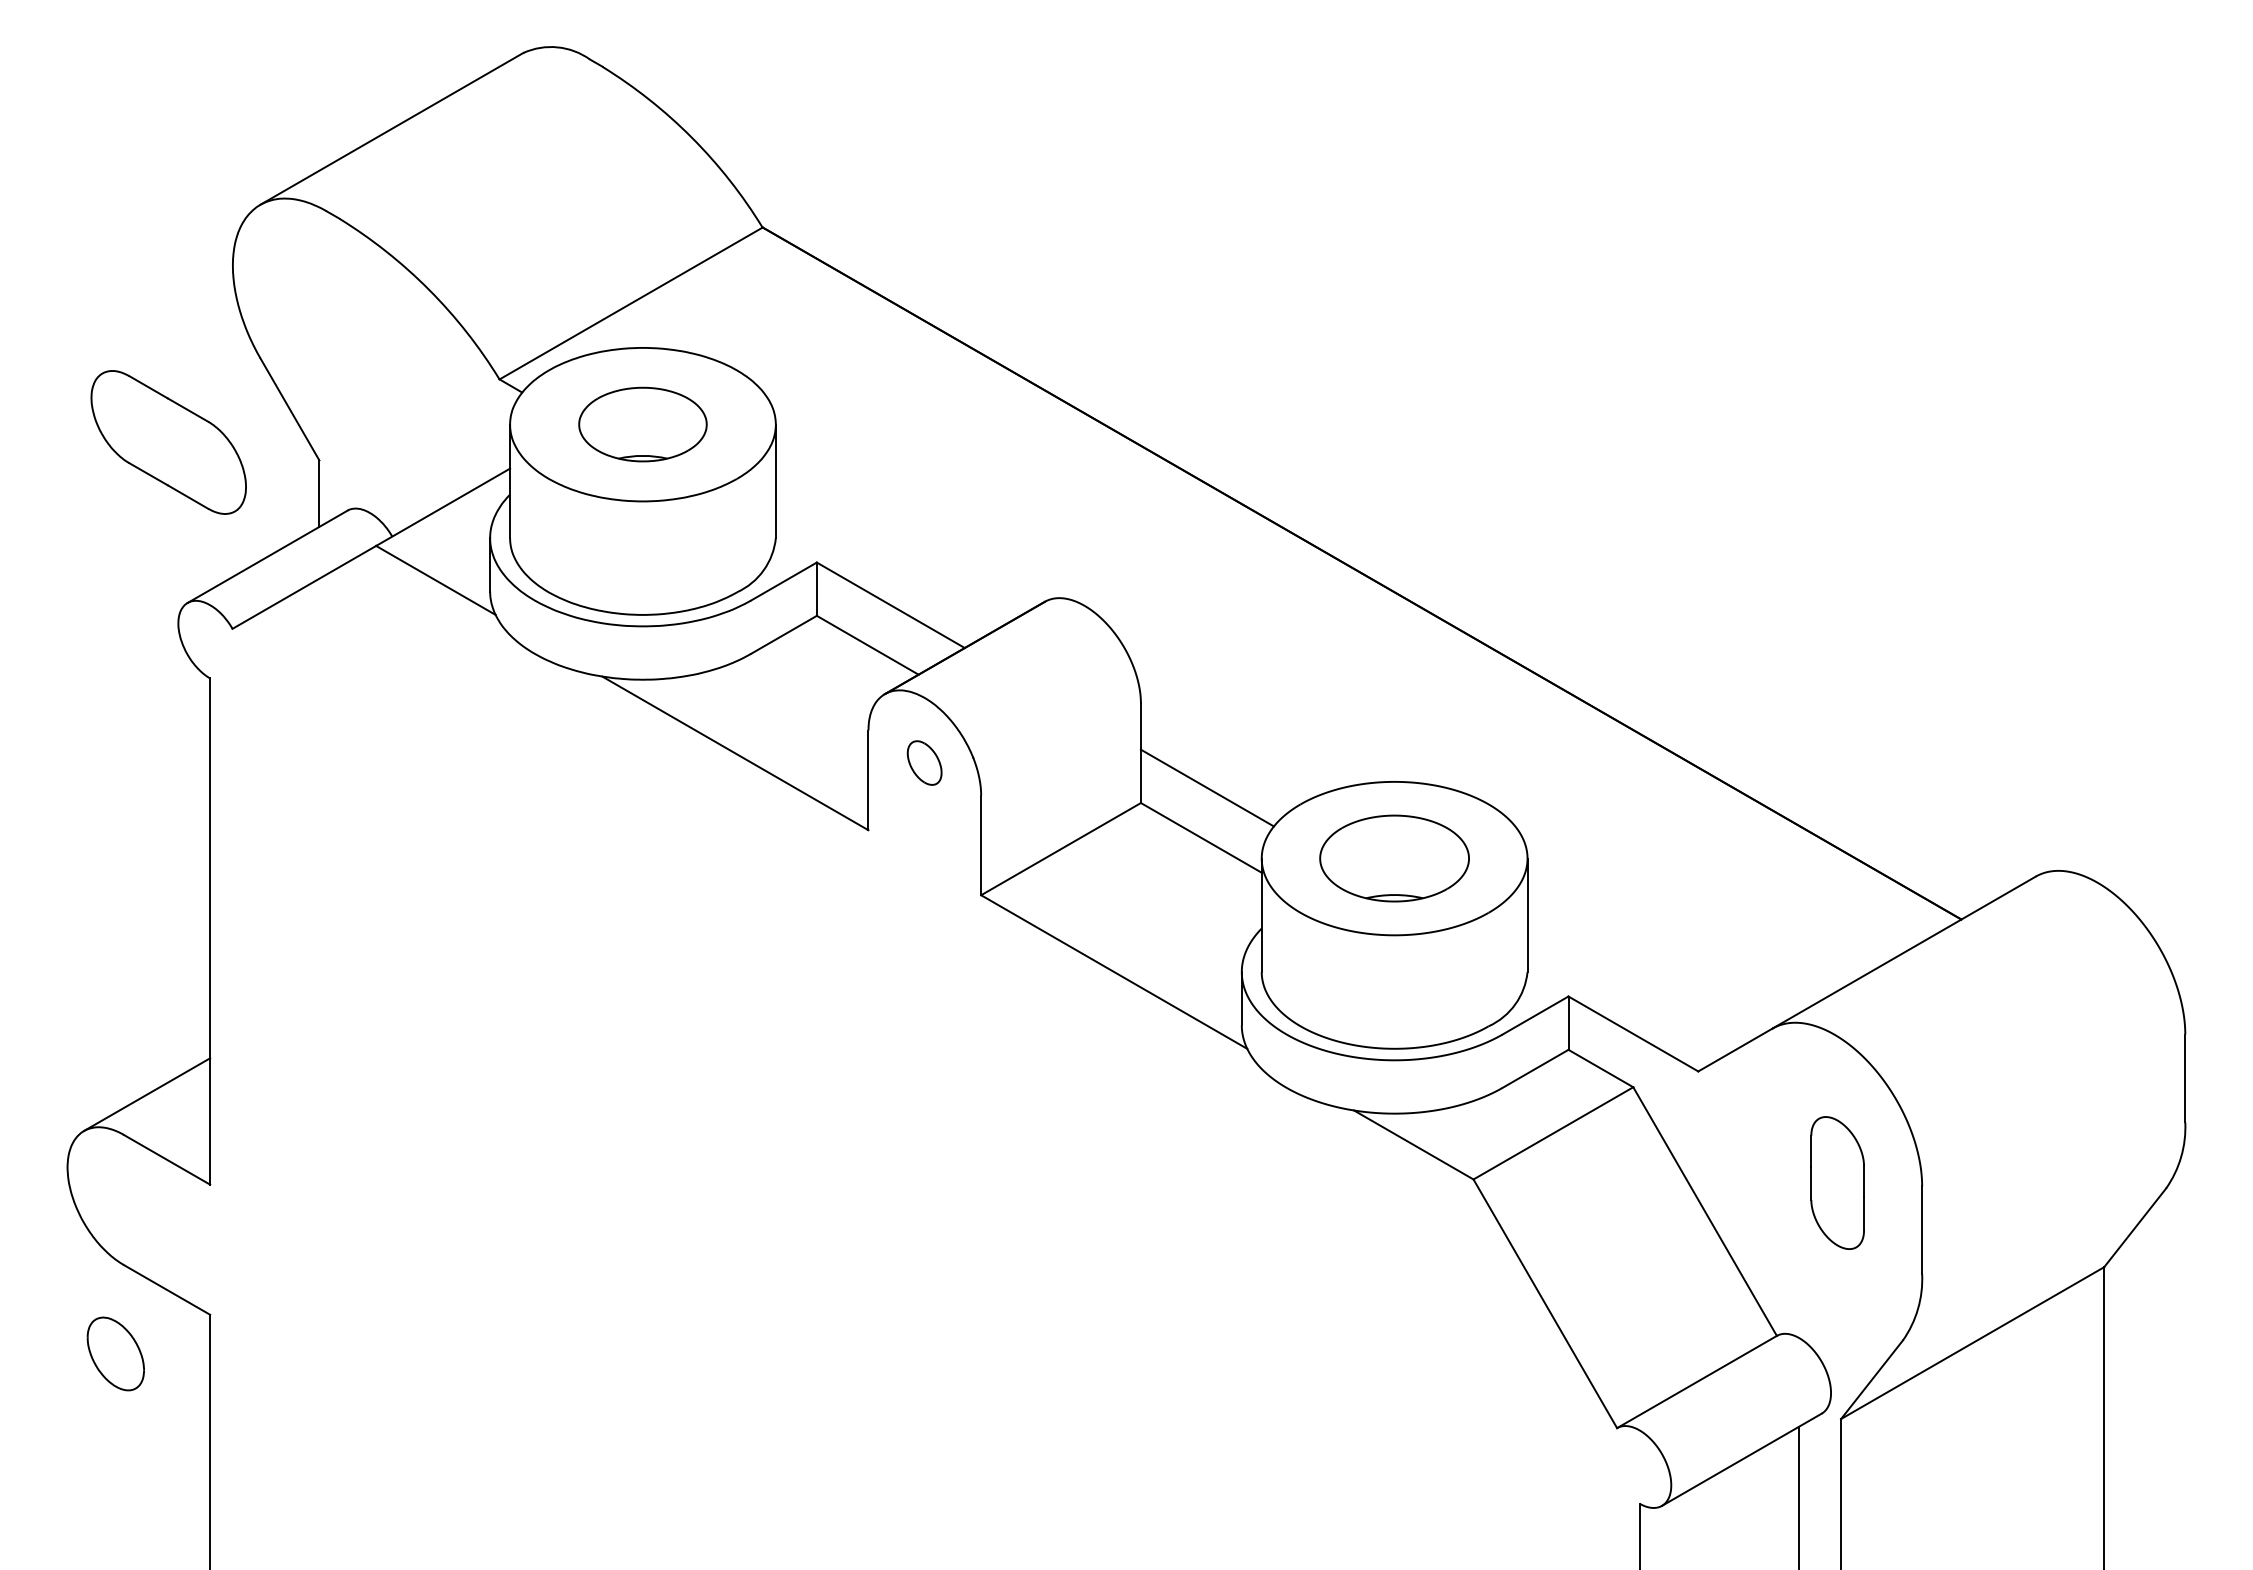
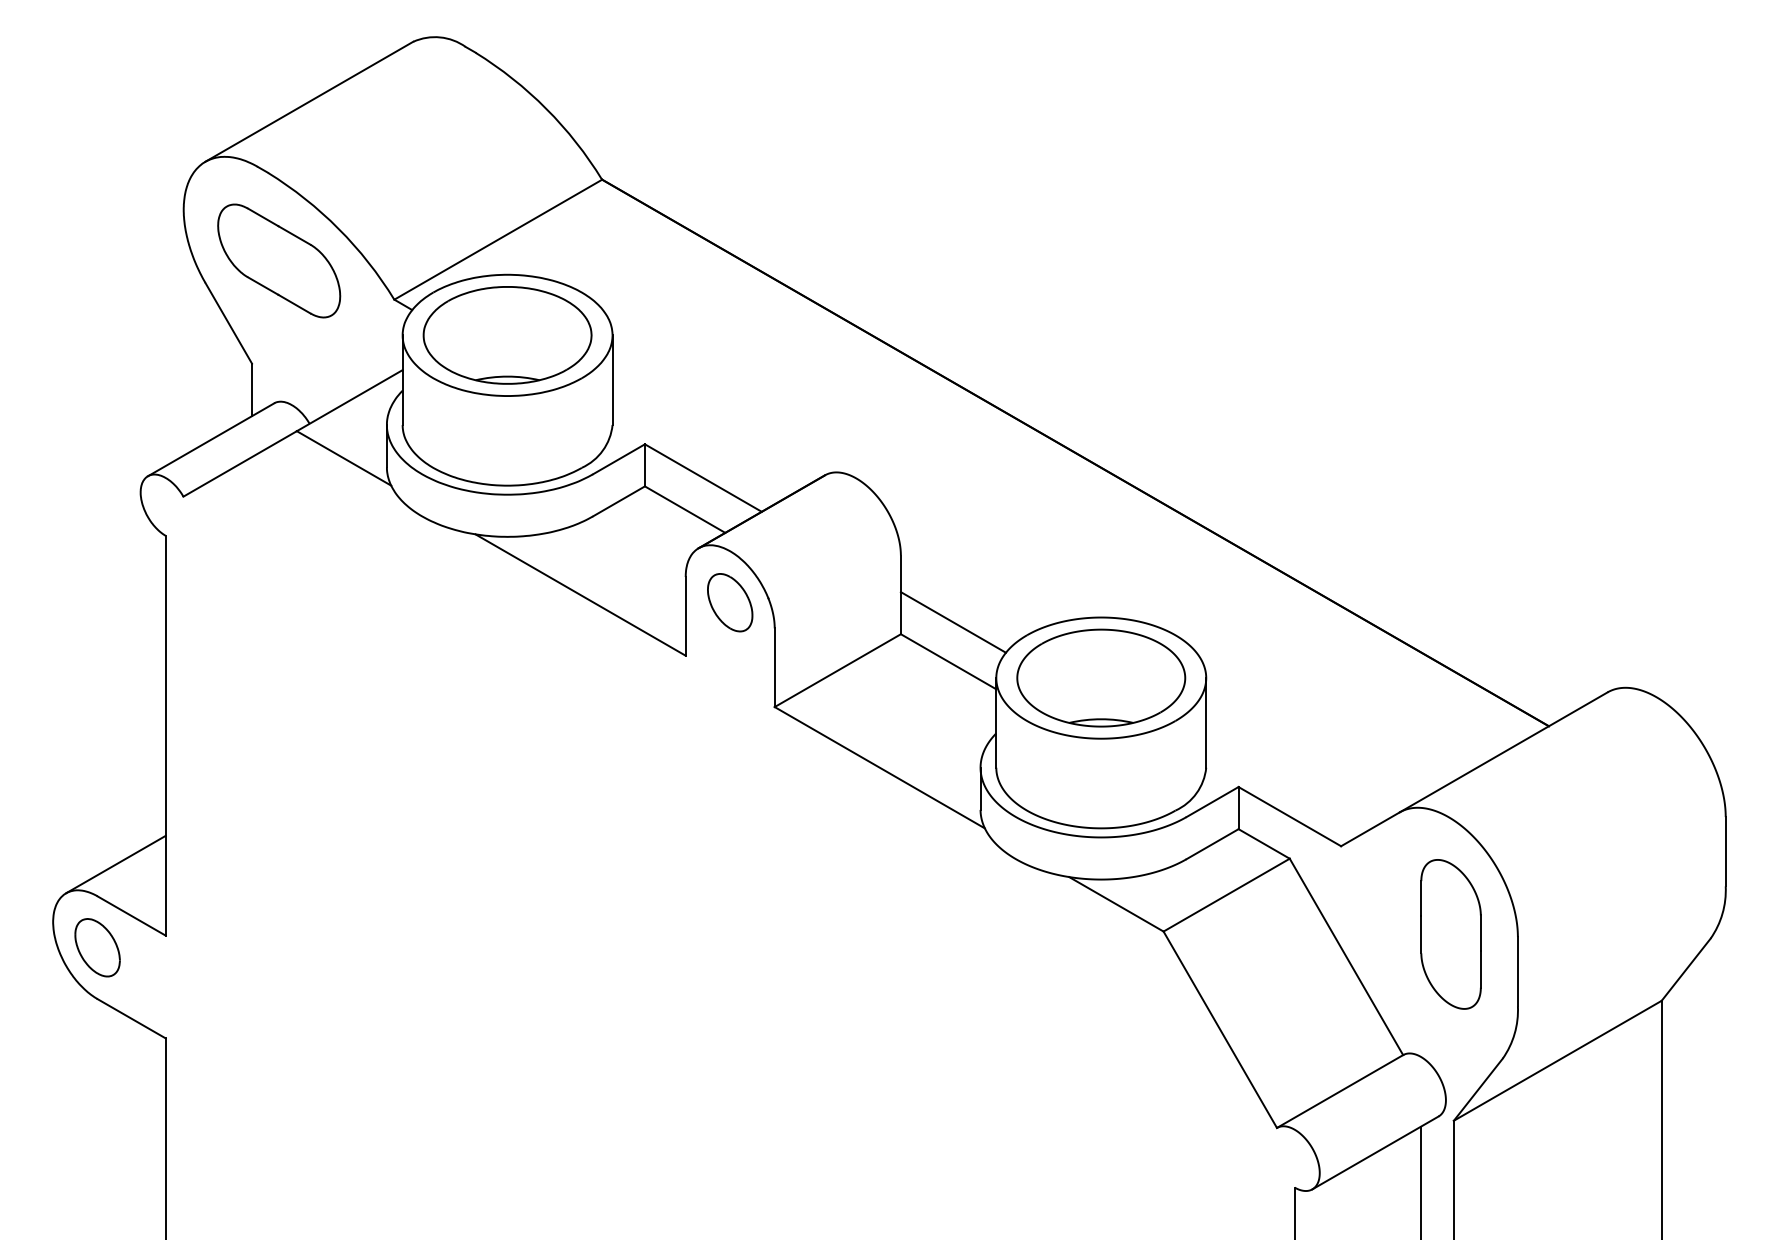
part: (642, 424) -> (507, 335), size x1.67
part: (168, 442) -> (278, 261), moved
part: (924, 762) -> (729, 602), size x1.67
part: (1394, 858) -> (1101, 678), size x1.43
part: (1837, 1182) -> (1451, 933), size x1.43
part: (115, 1353) -> (97, 947), moved

